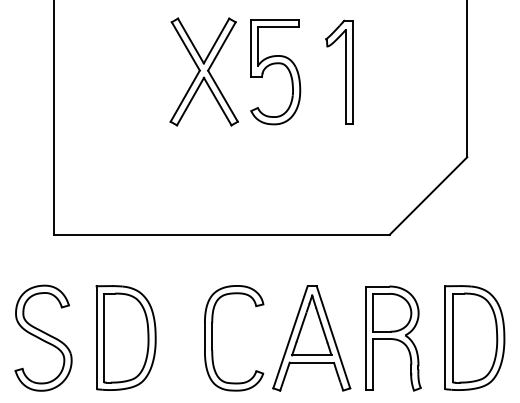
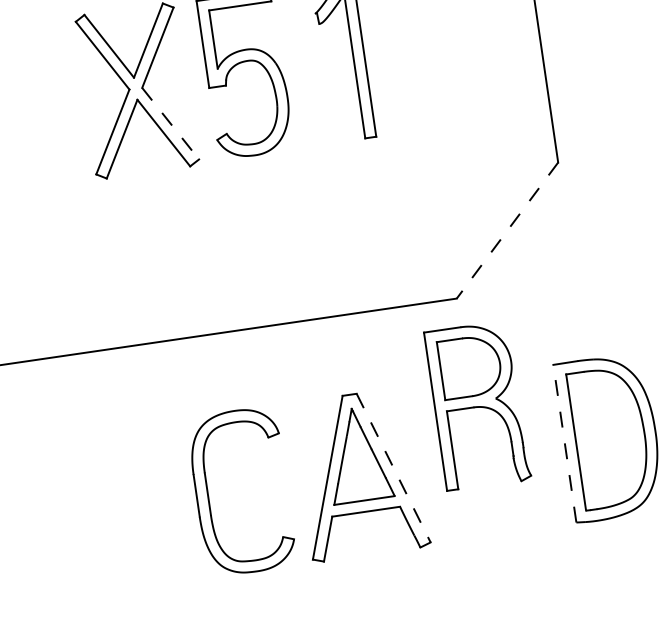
line: (222, 96) -> (169, 124), solid -> dashed
line: (428, 196) -> (507, 231), solid -> dashed
part: (125, 337) -> (75, 514), removed
line: (333, 337) -> (393, 468), solid -> dashed
line: (445, 337) -> (565, 443), solid -> dashed
part: (393, 338) -> (478, 405), moved

